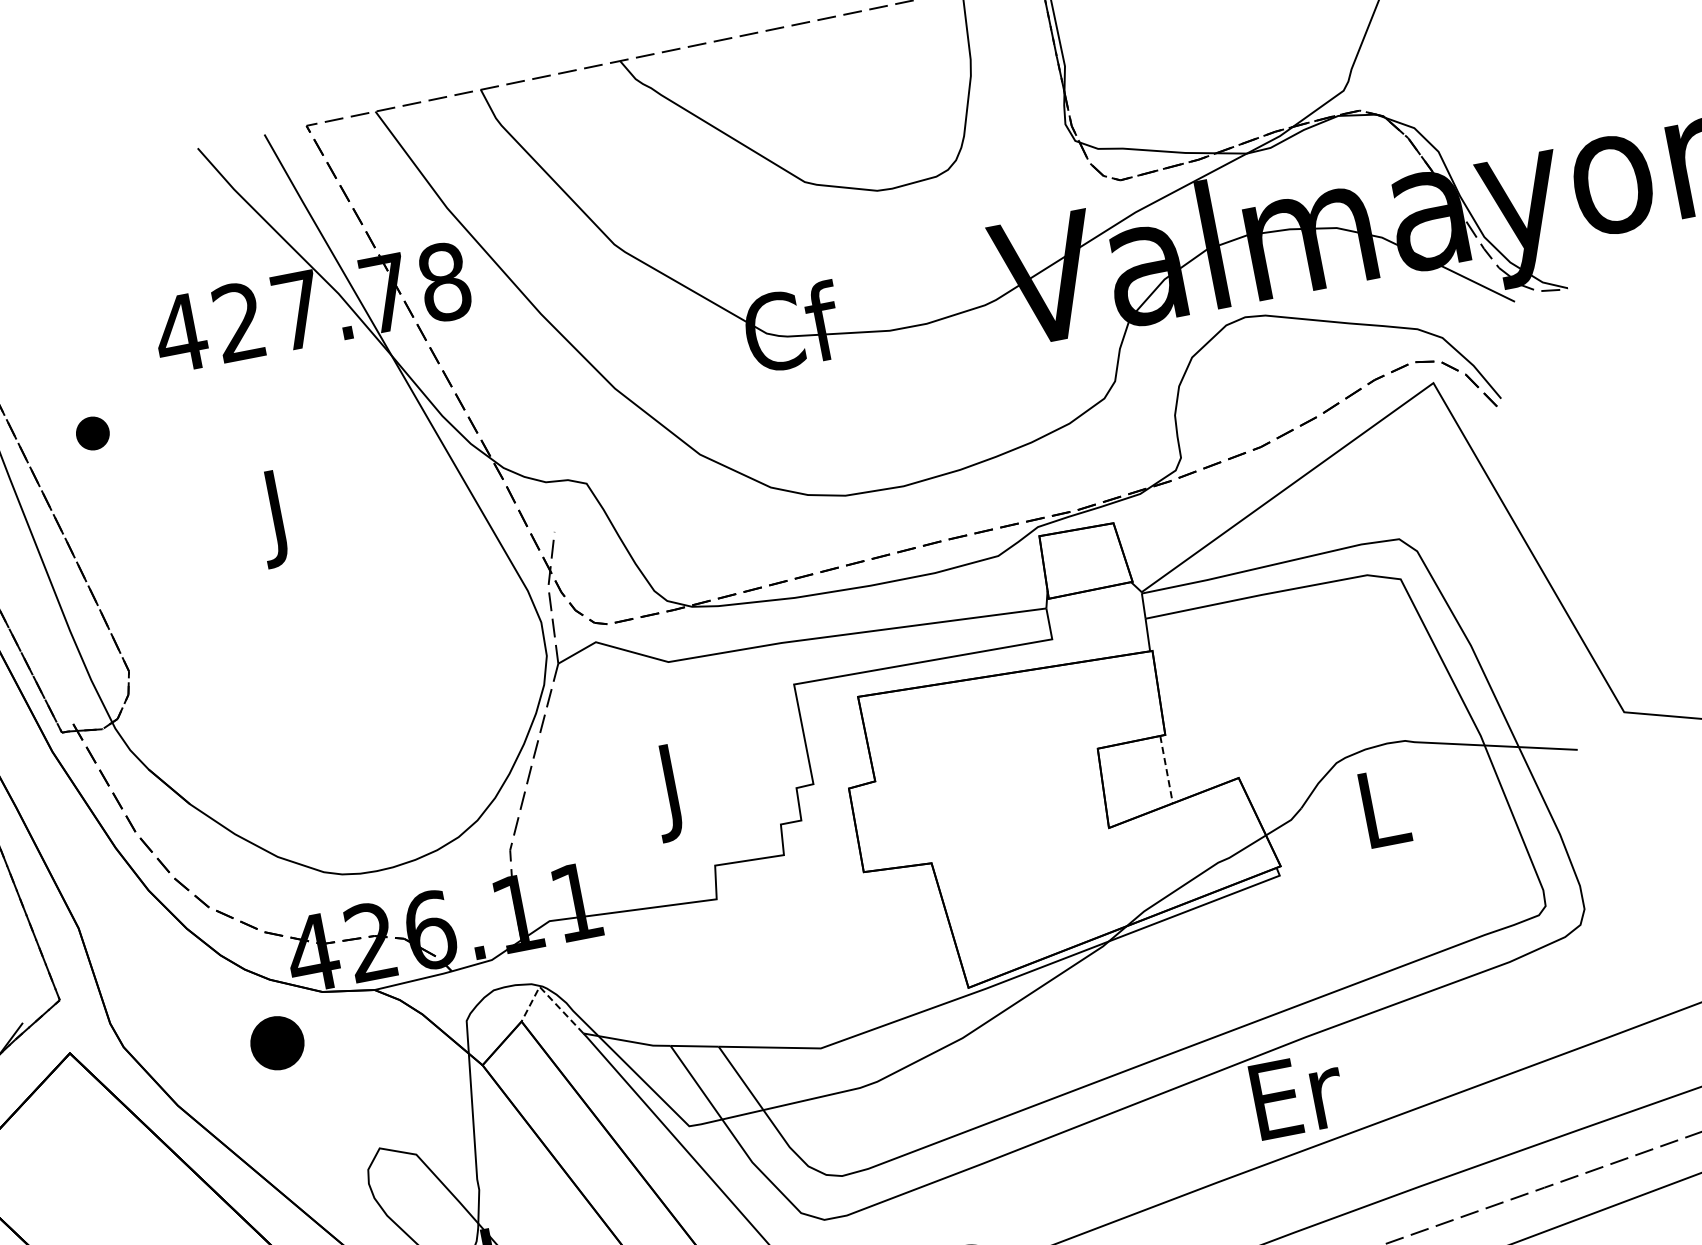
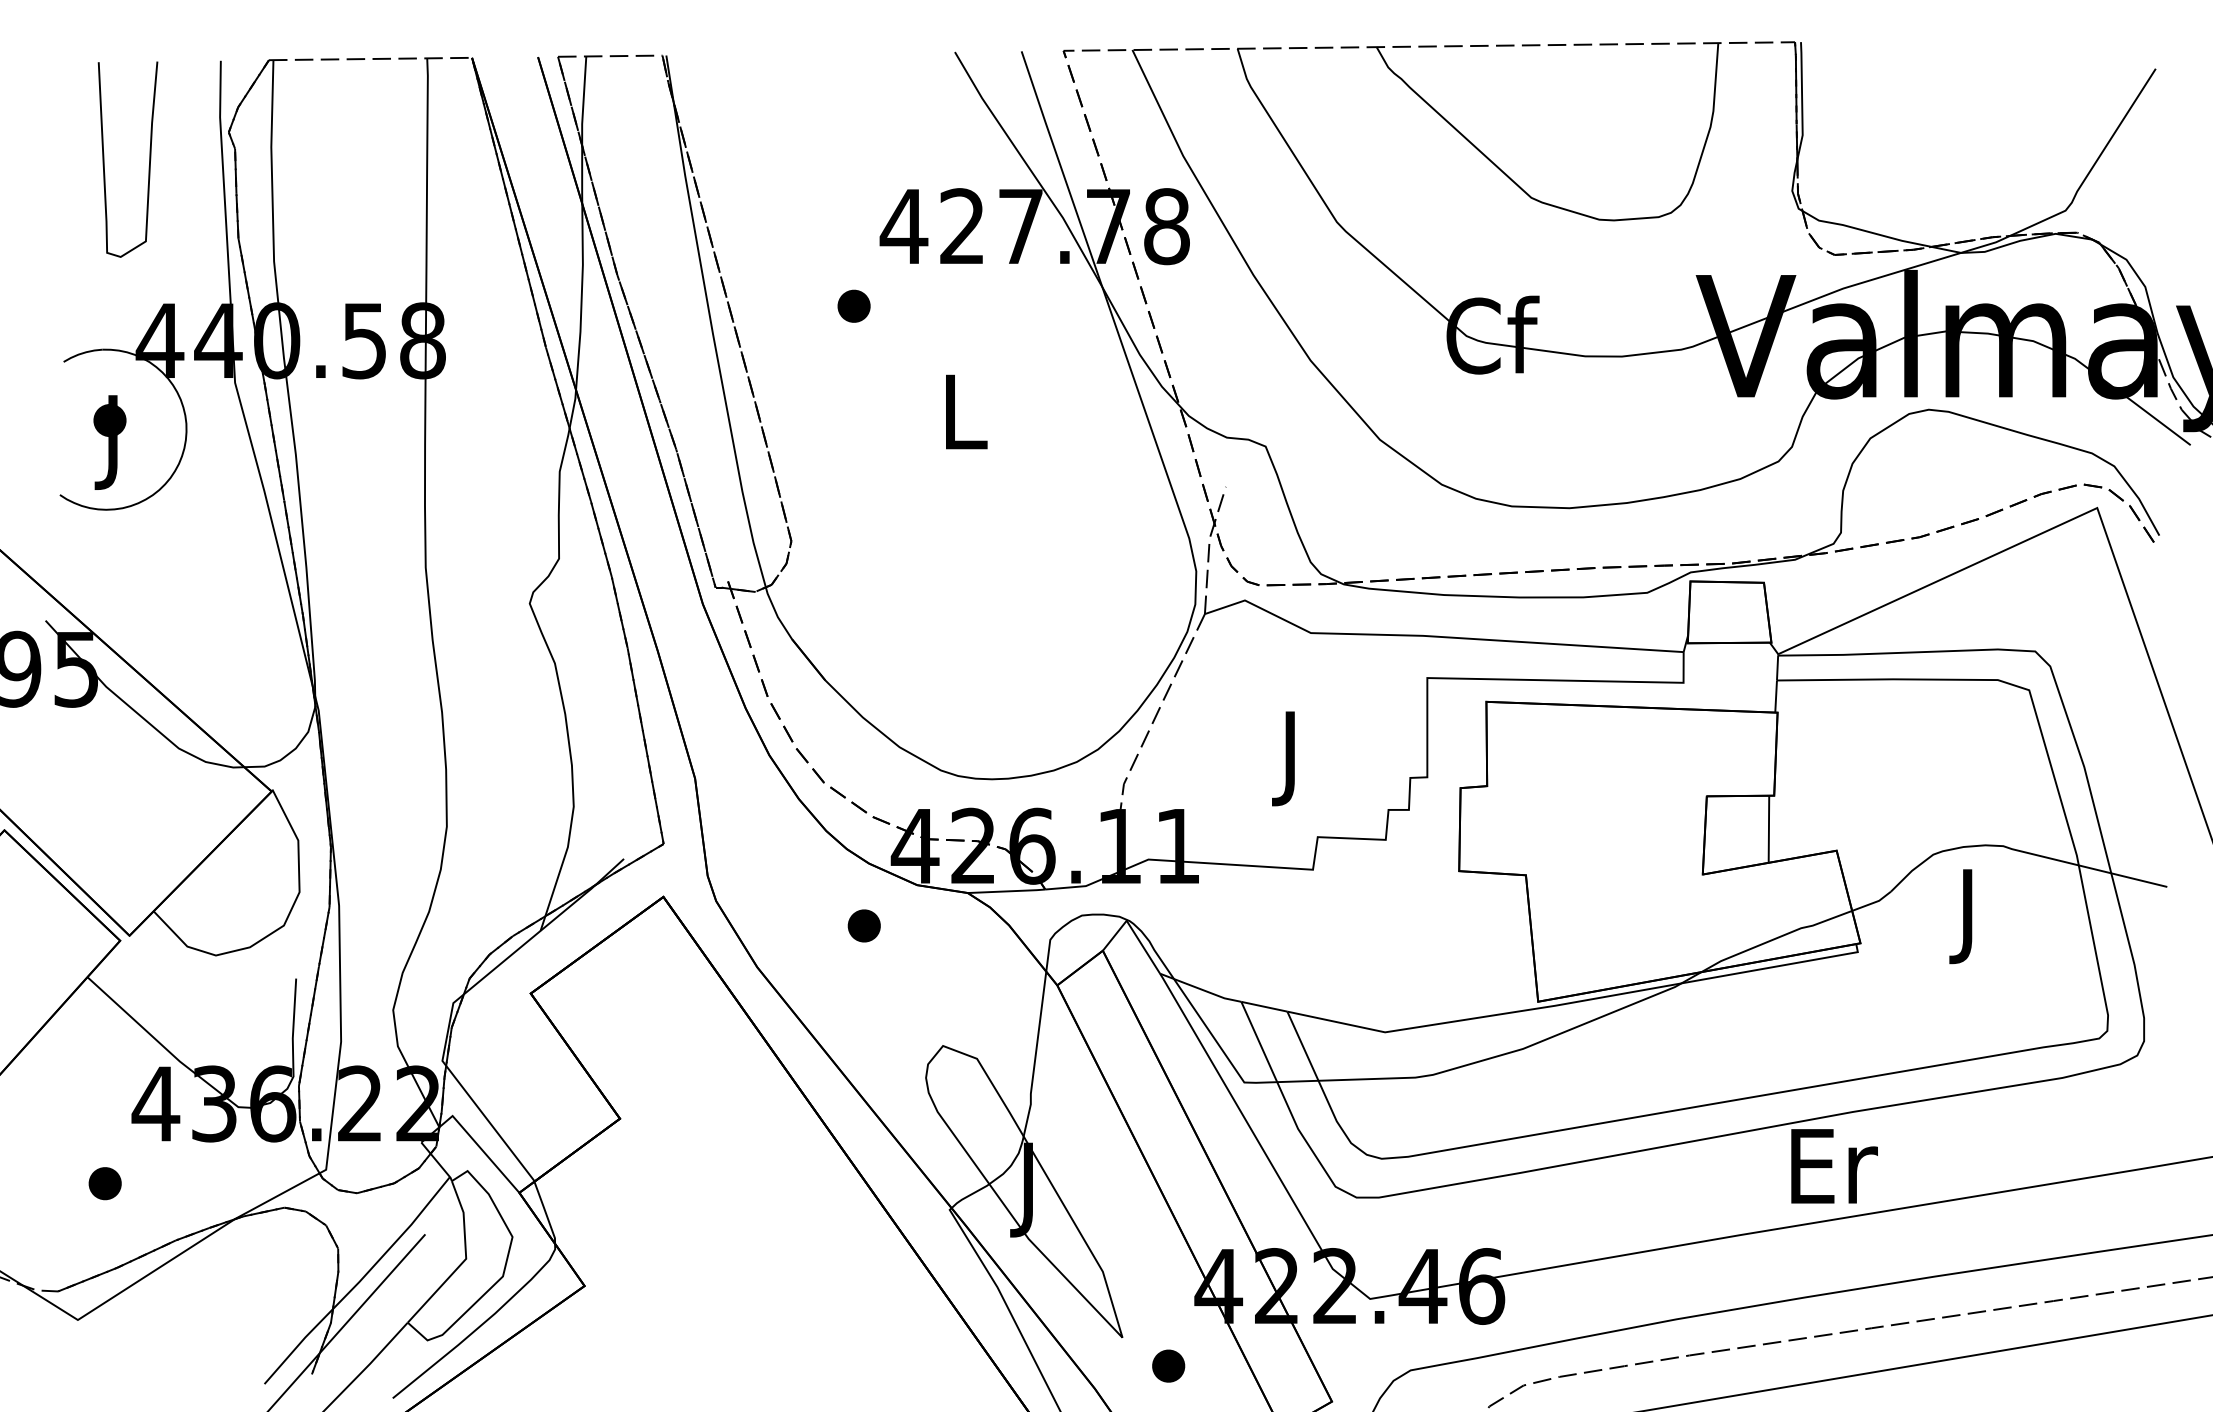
part: (92, 432) -> (853, 305), moved
text: (280, 517) -> (965, 421), J -> L
line: (1166, 769) -> (1768, 829), dashed -> solid
text: (1385, 817) -> (1970, 916), L -> J
line: (547, 995) -> (1132, 930), dashed -> solid
part: (276, 1042) -> (863, 925), size x0.62

